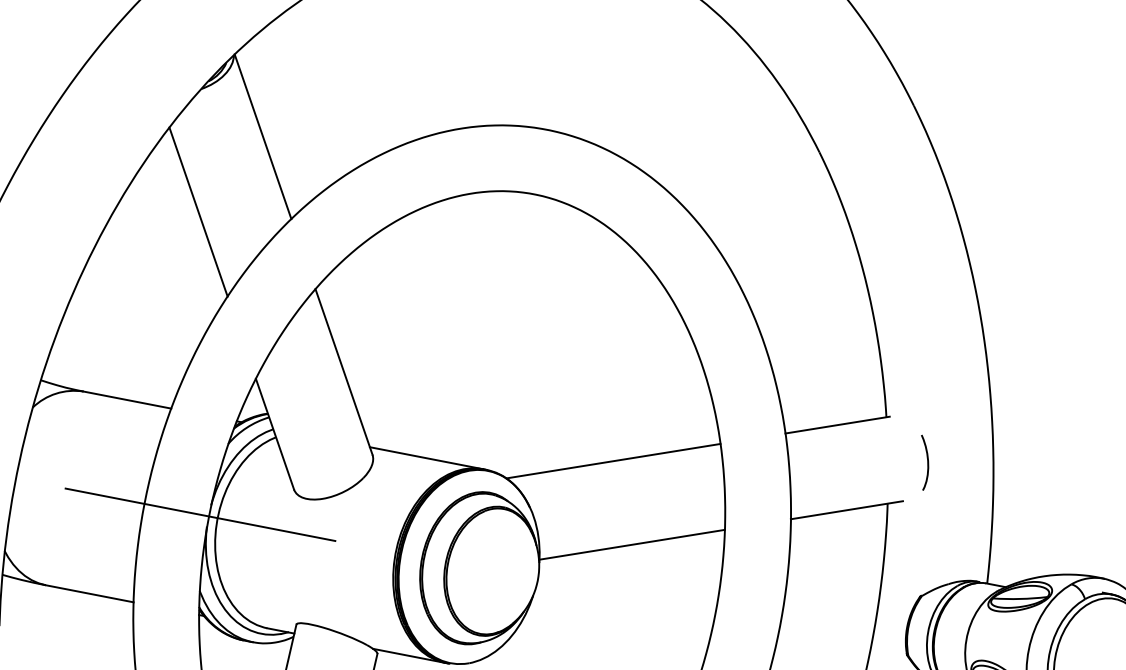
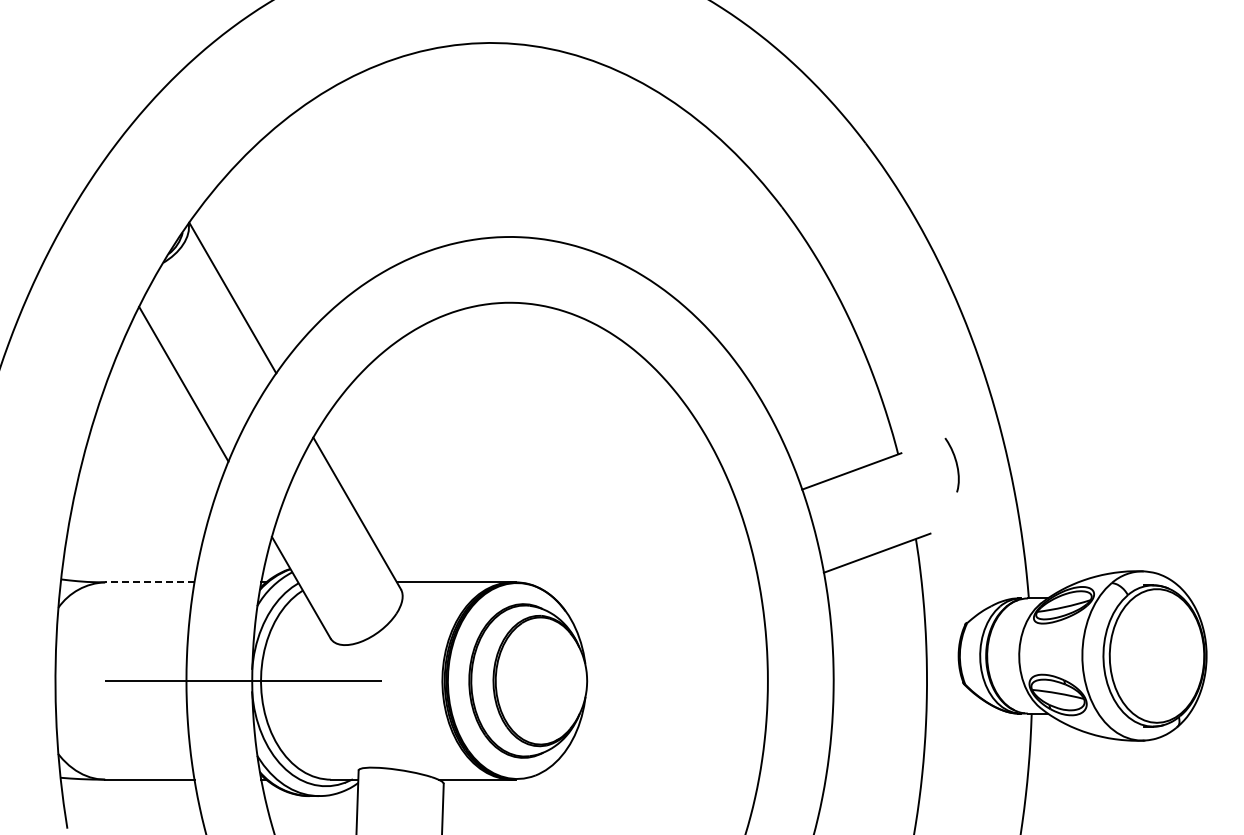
line: (127, 400) -> (149, 582), solid -> dashed
line: (613, 461) -> (638, 549), removed
curve: (926, 461) -> (955, 463), moved
line: (631, 544) -> (672, 627), removed

